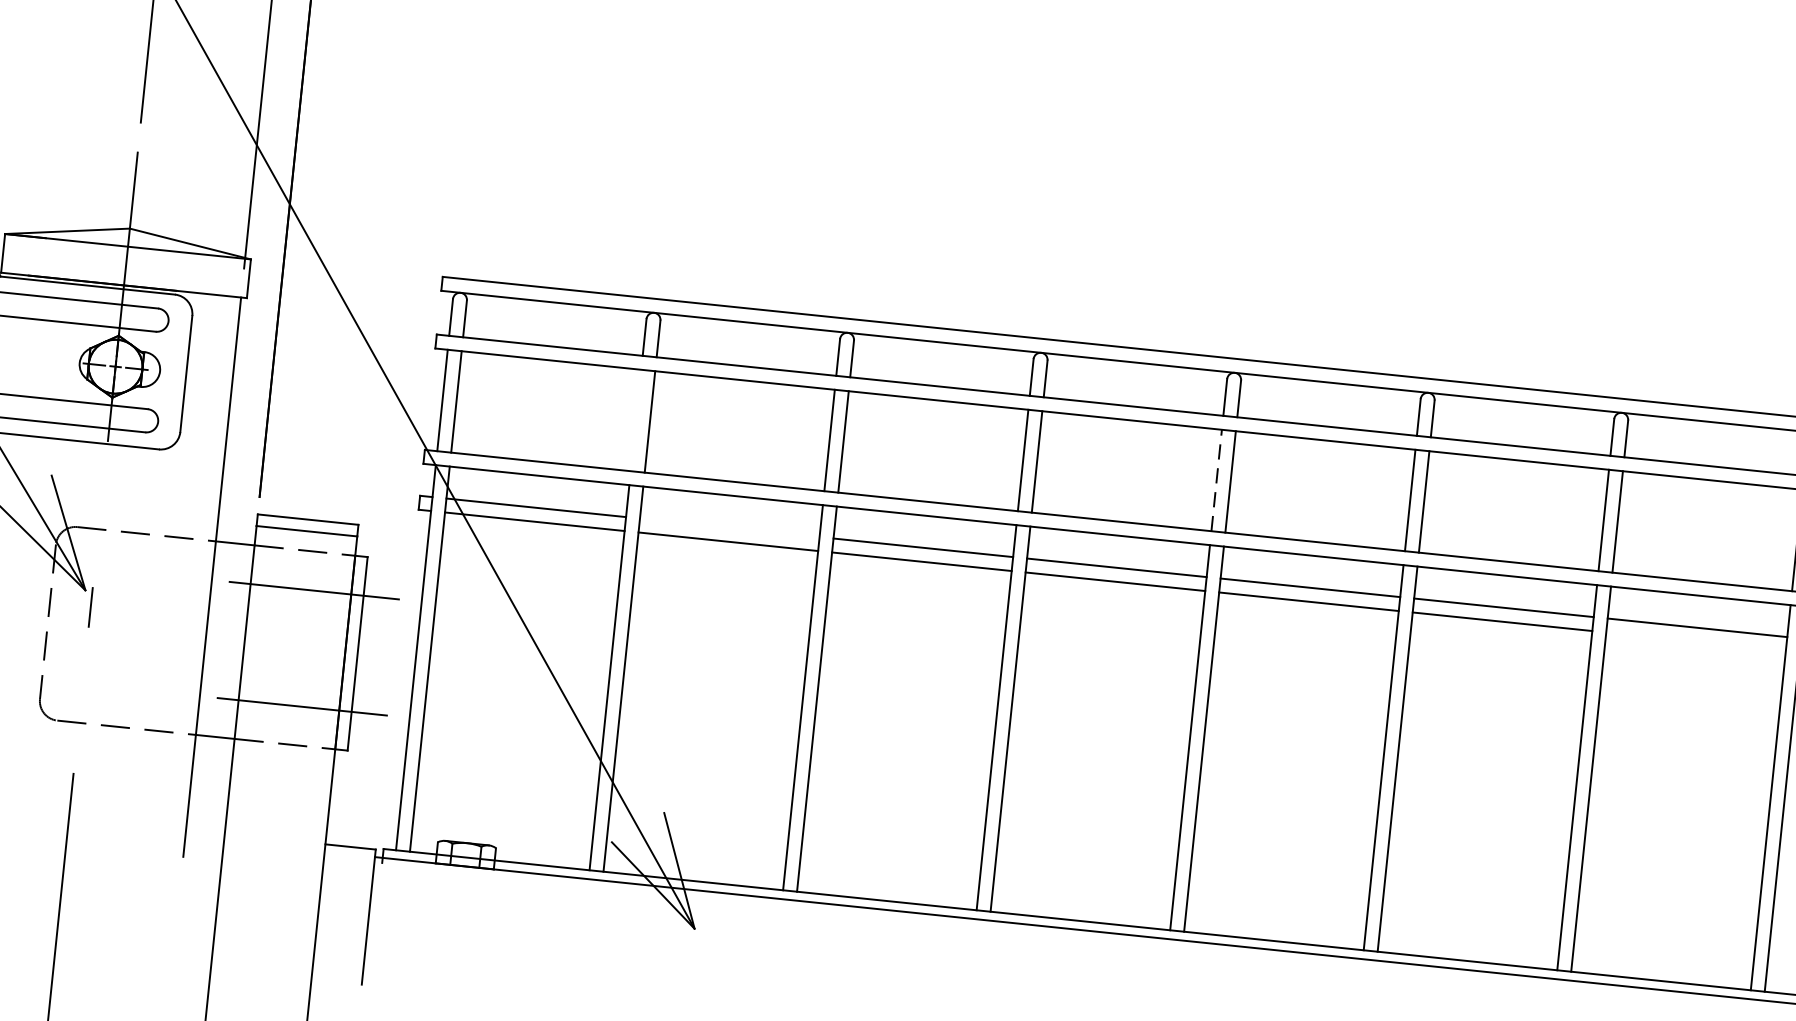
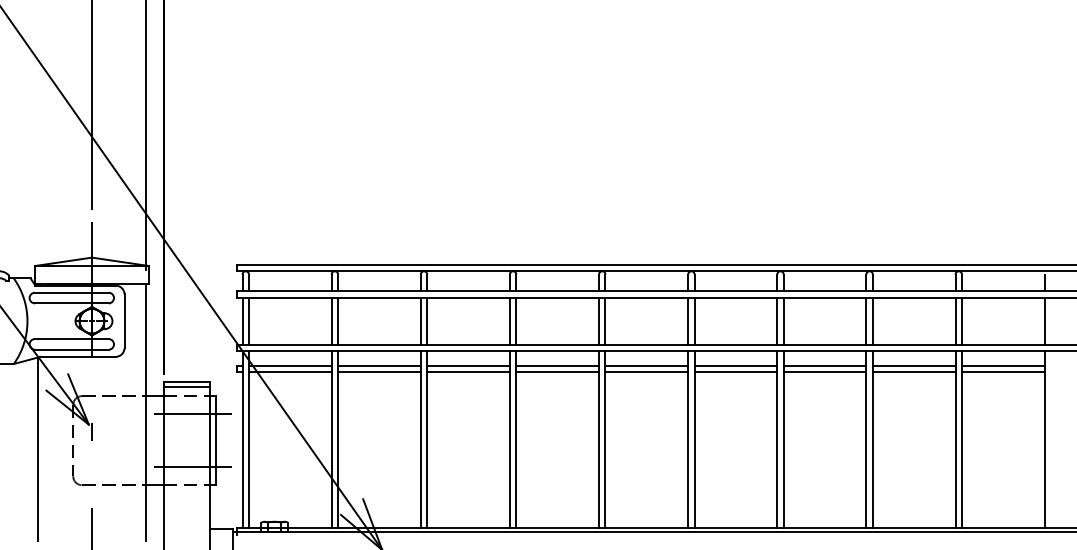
line: (635, 418) -> (331, 320), added
line: (1217, 479) -> (599, 320), dashed -> solid
line: (729, 527) -> (379, 365), added
line: (1694, 642) -> (824, 372), added

